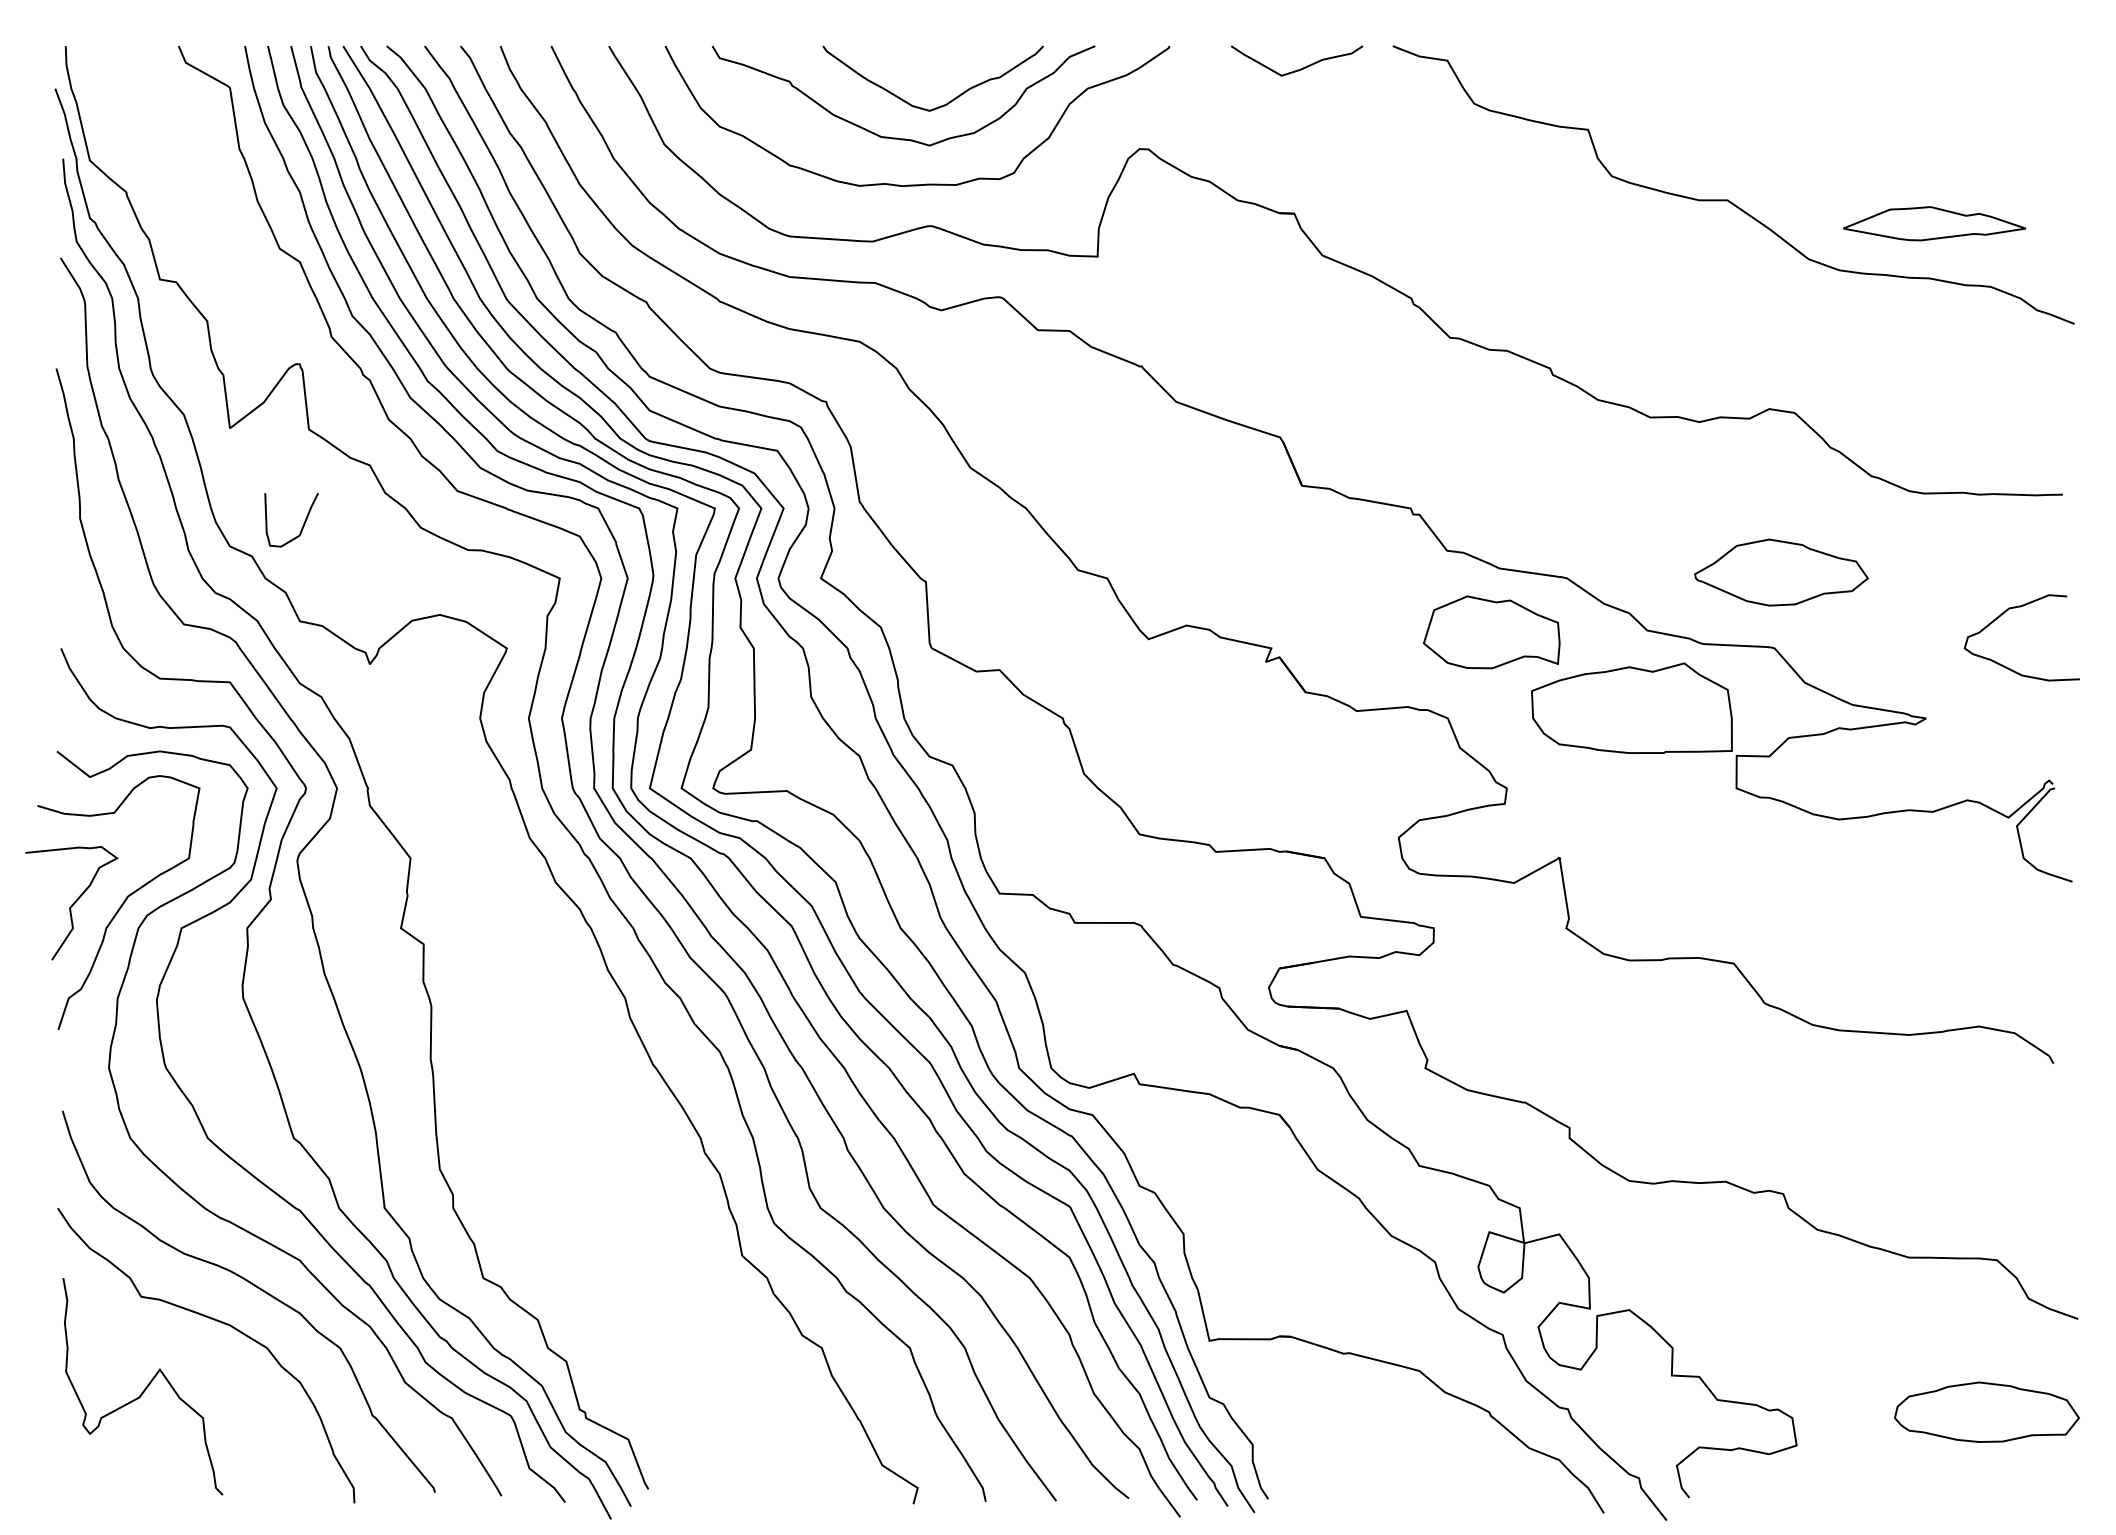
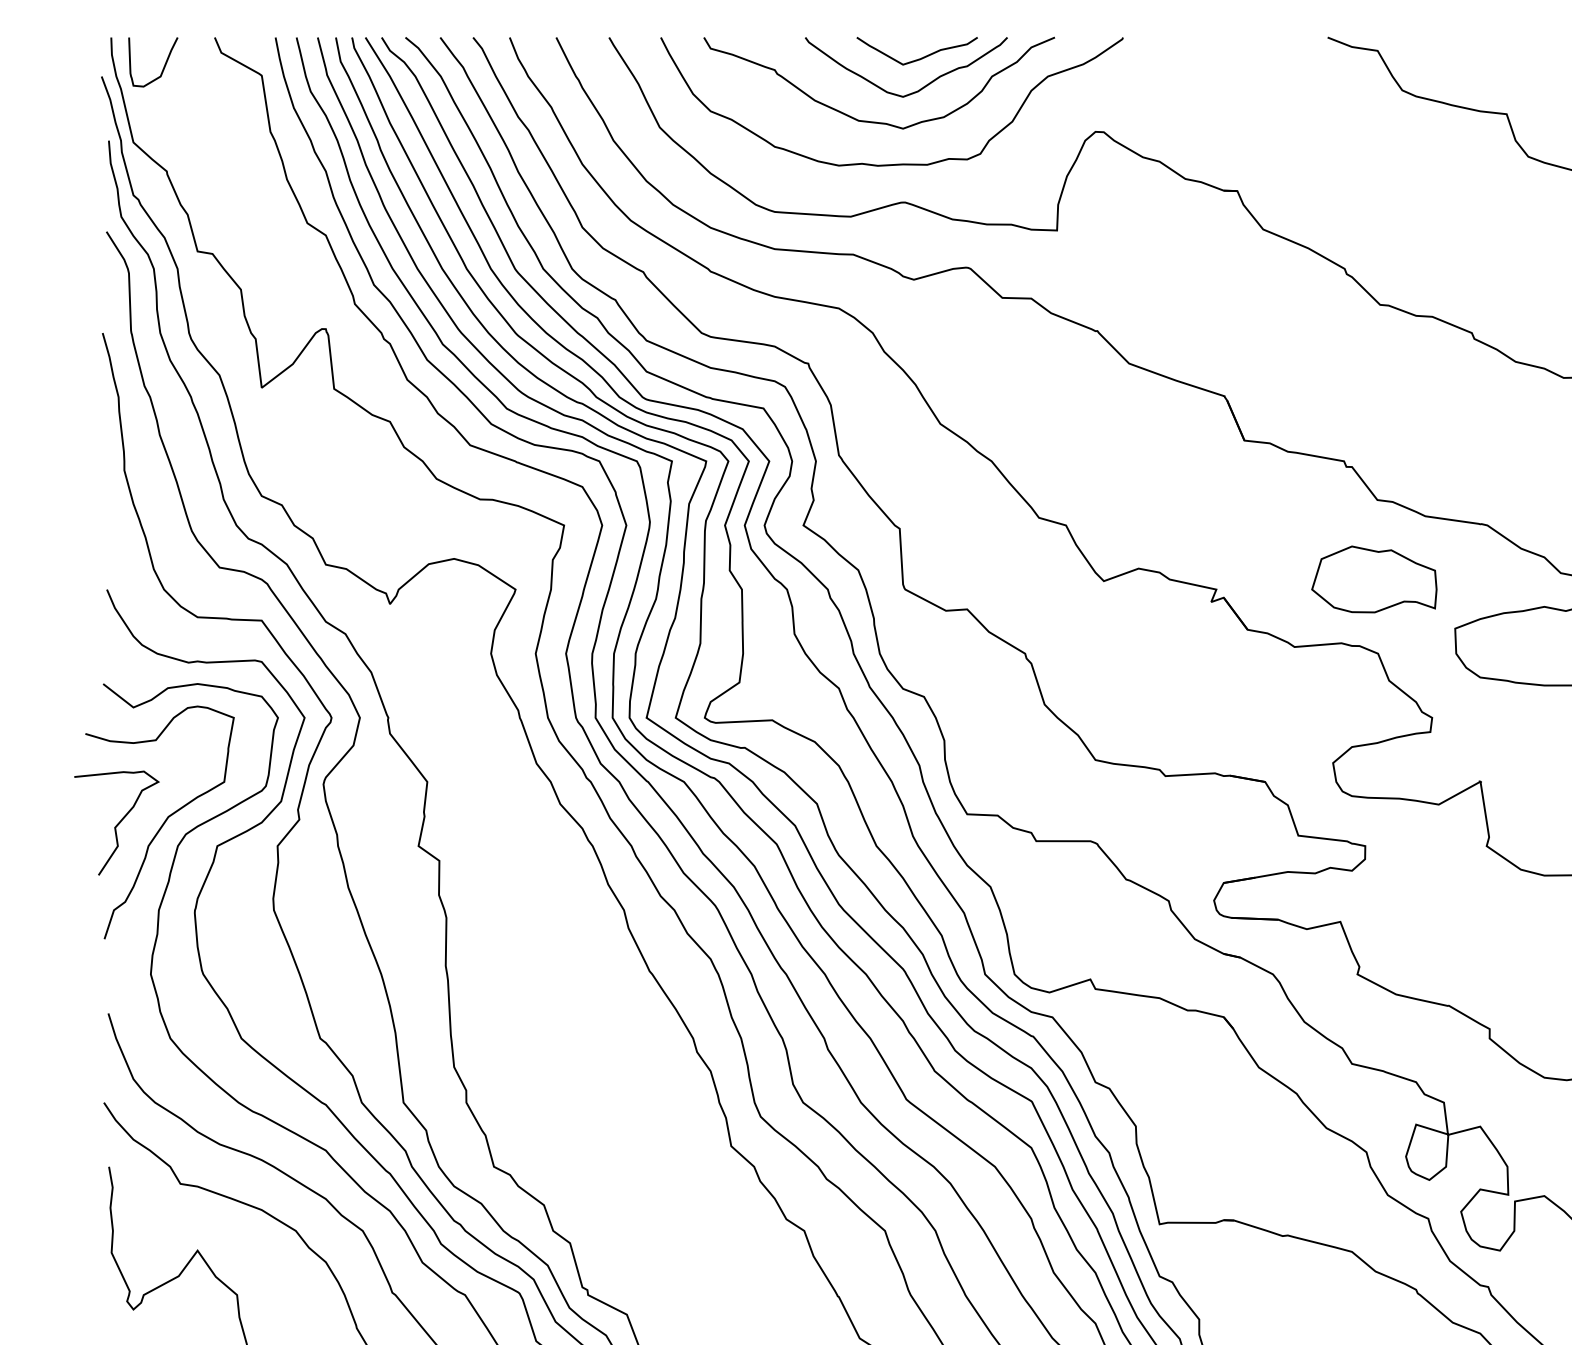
curve: (1300, 68) -> (920, 58), moved
curve: (302, 525) -> (163, 67), moved
part: (1491, 632) -> (1374, 579), moved

